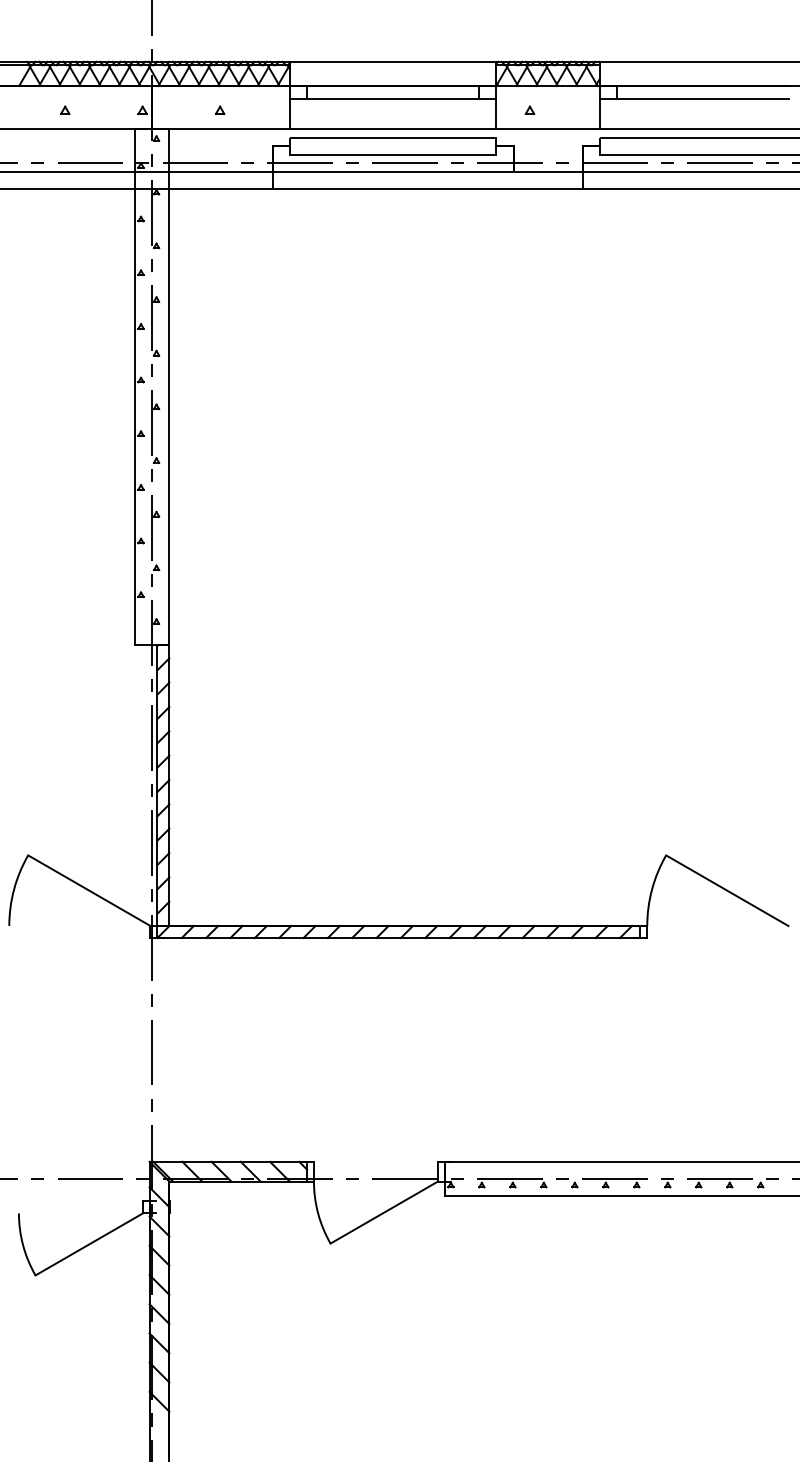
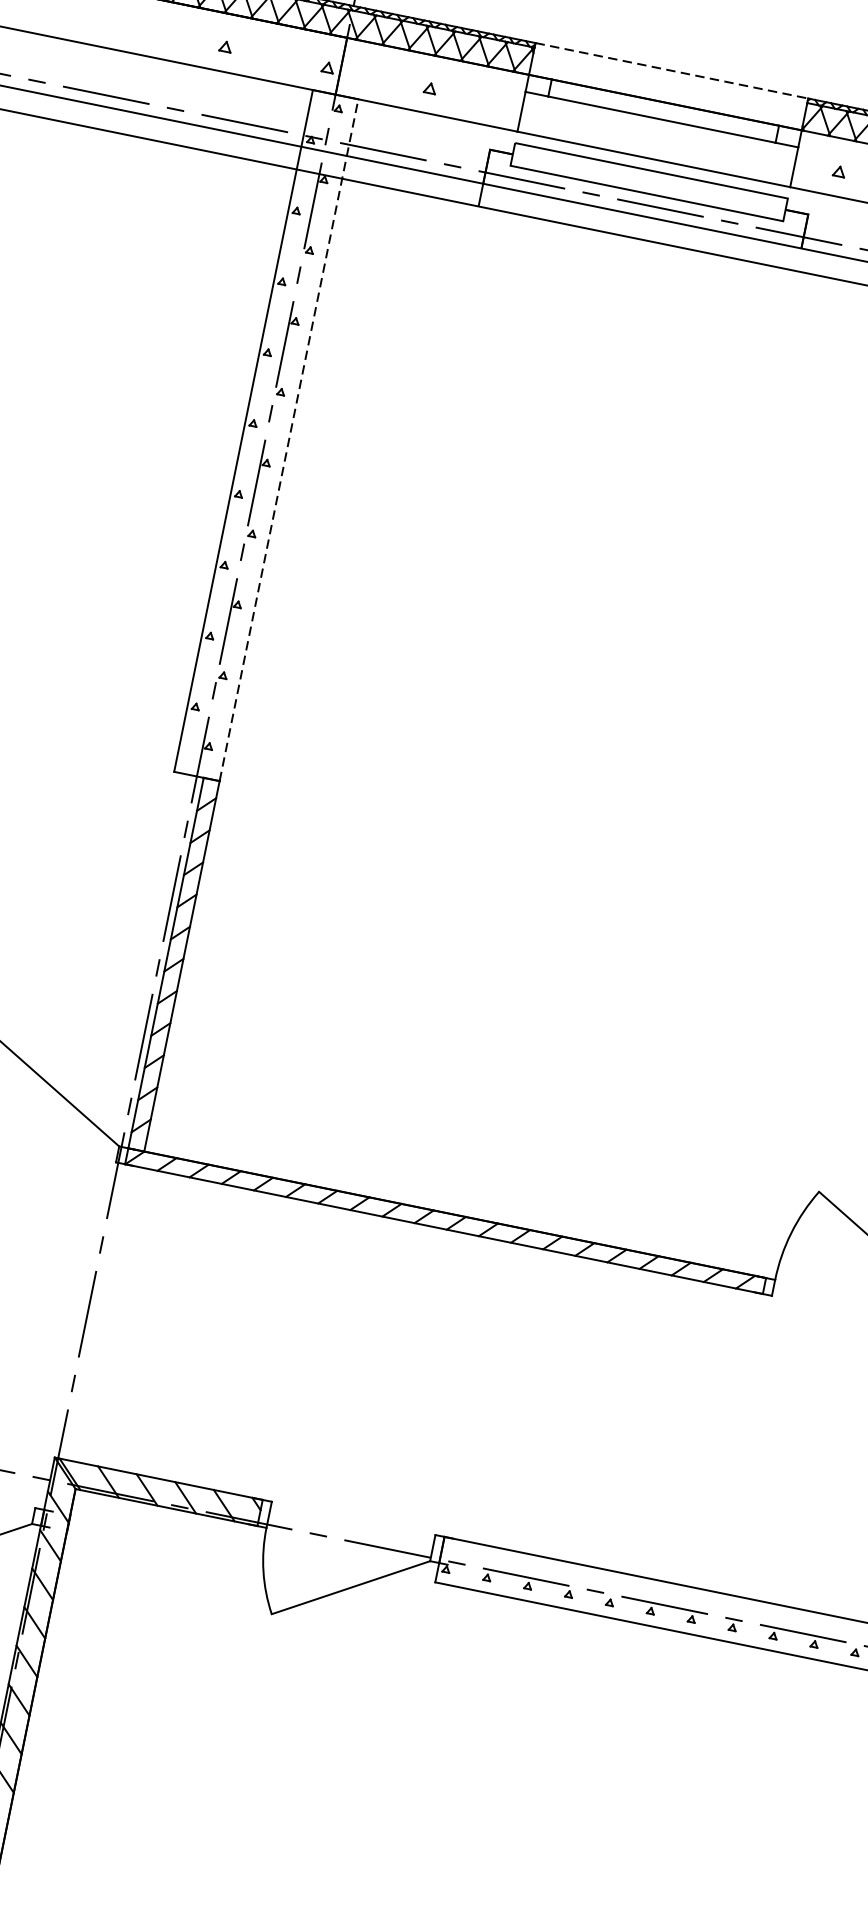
line: (393, 61) -> (672, 70), solid -> dashed
line: (169, 386) -> (289, 439), solid -> dashed

